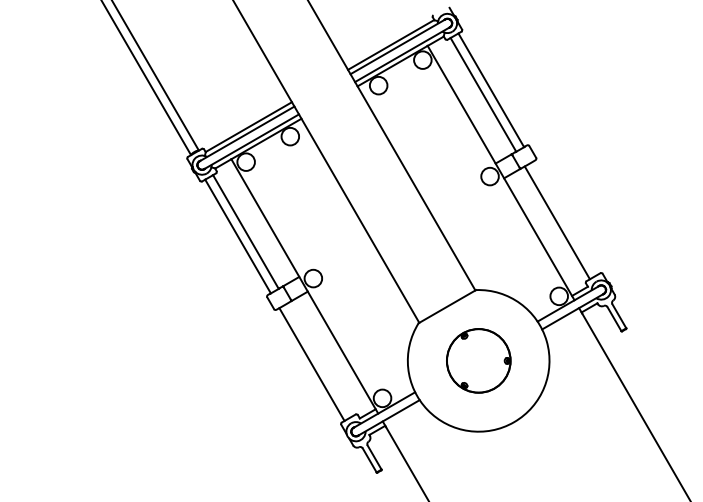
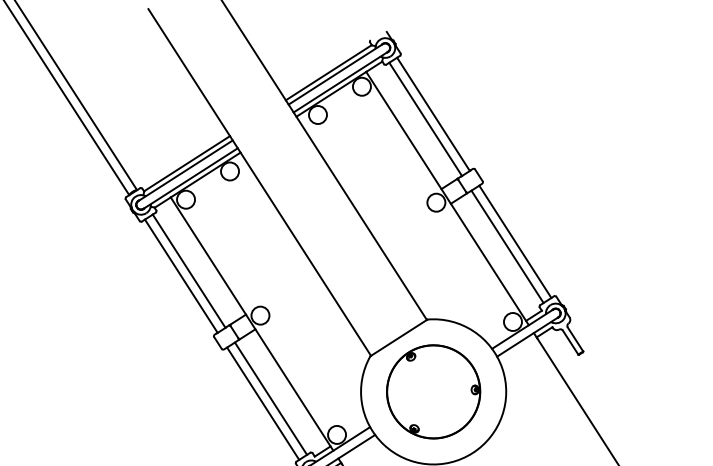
line: (564, 217) -> (514, 240), added
line: (319, 359) -> (270, 398), added
part: (478, 360) -> (433, 391), size x1.43

